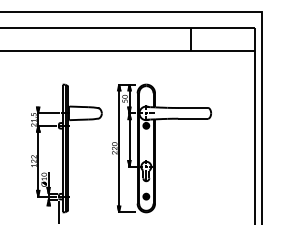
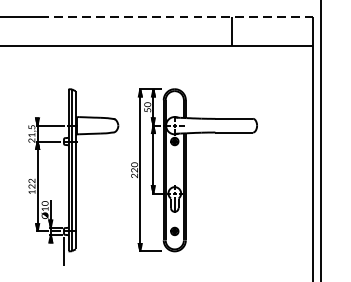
line: (147, 27) -> (176, 16), solid -> dashed

